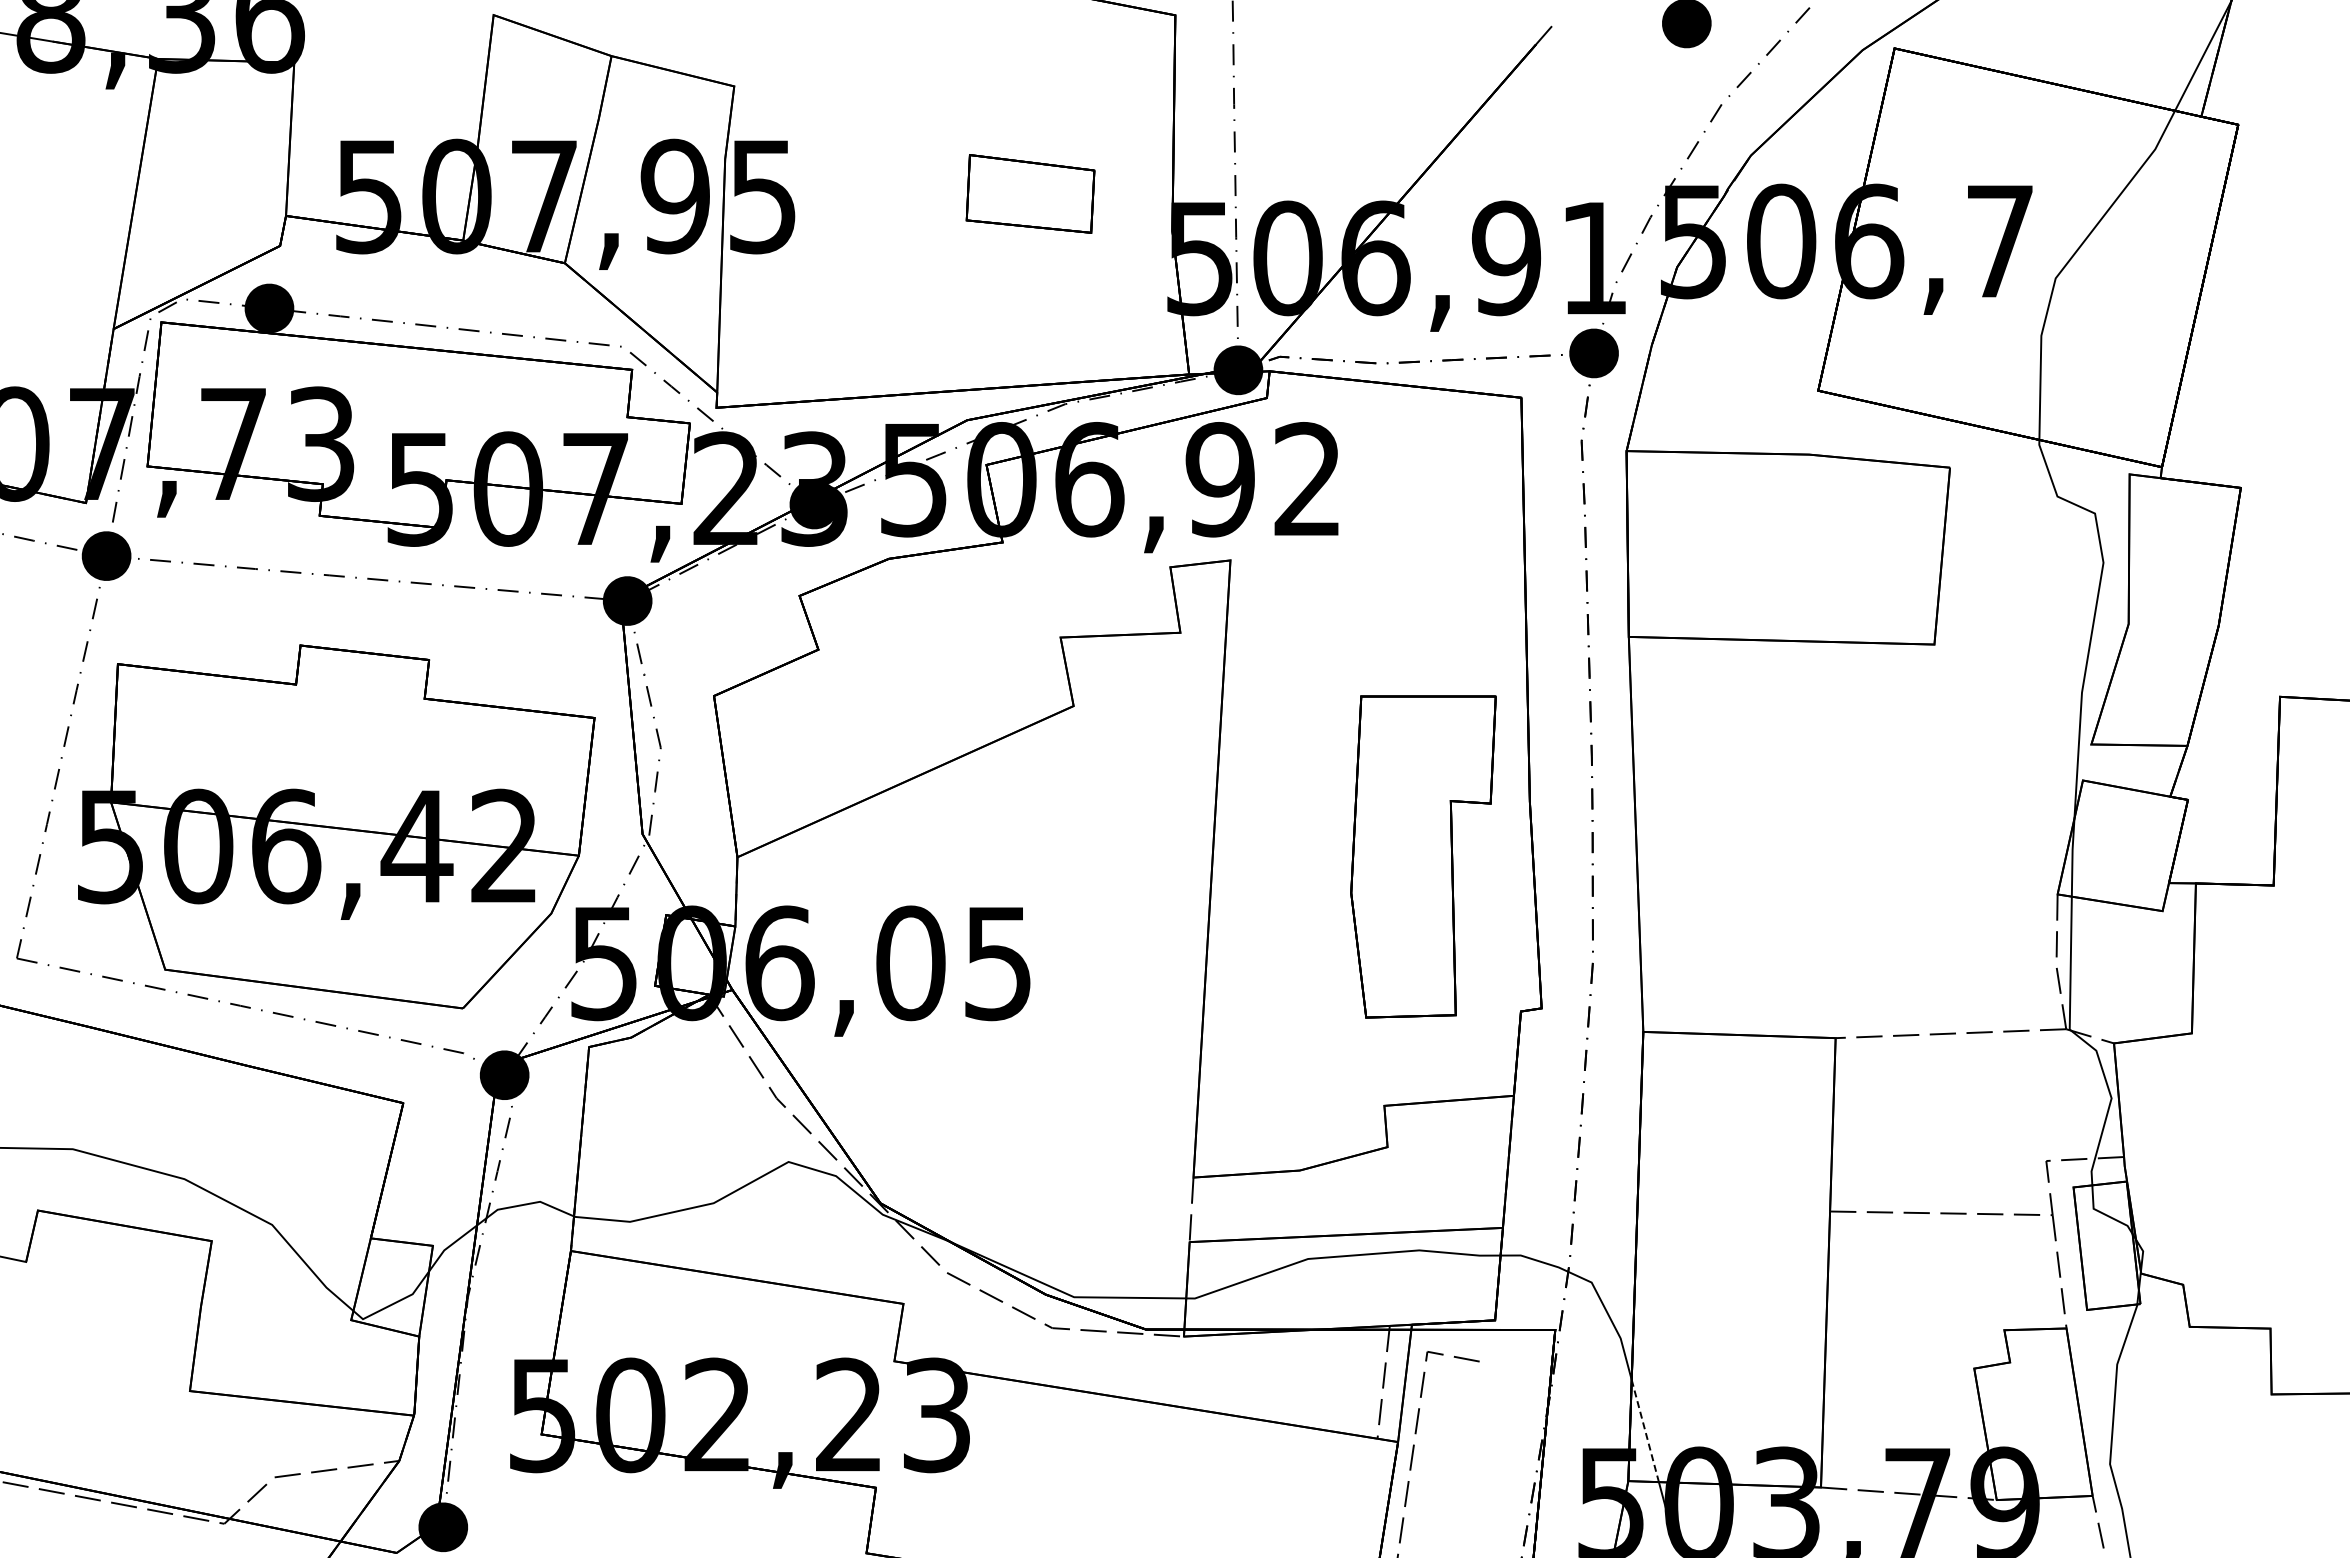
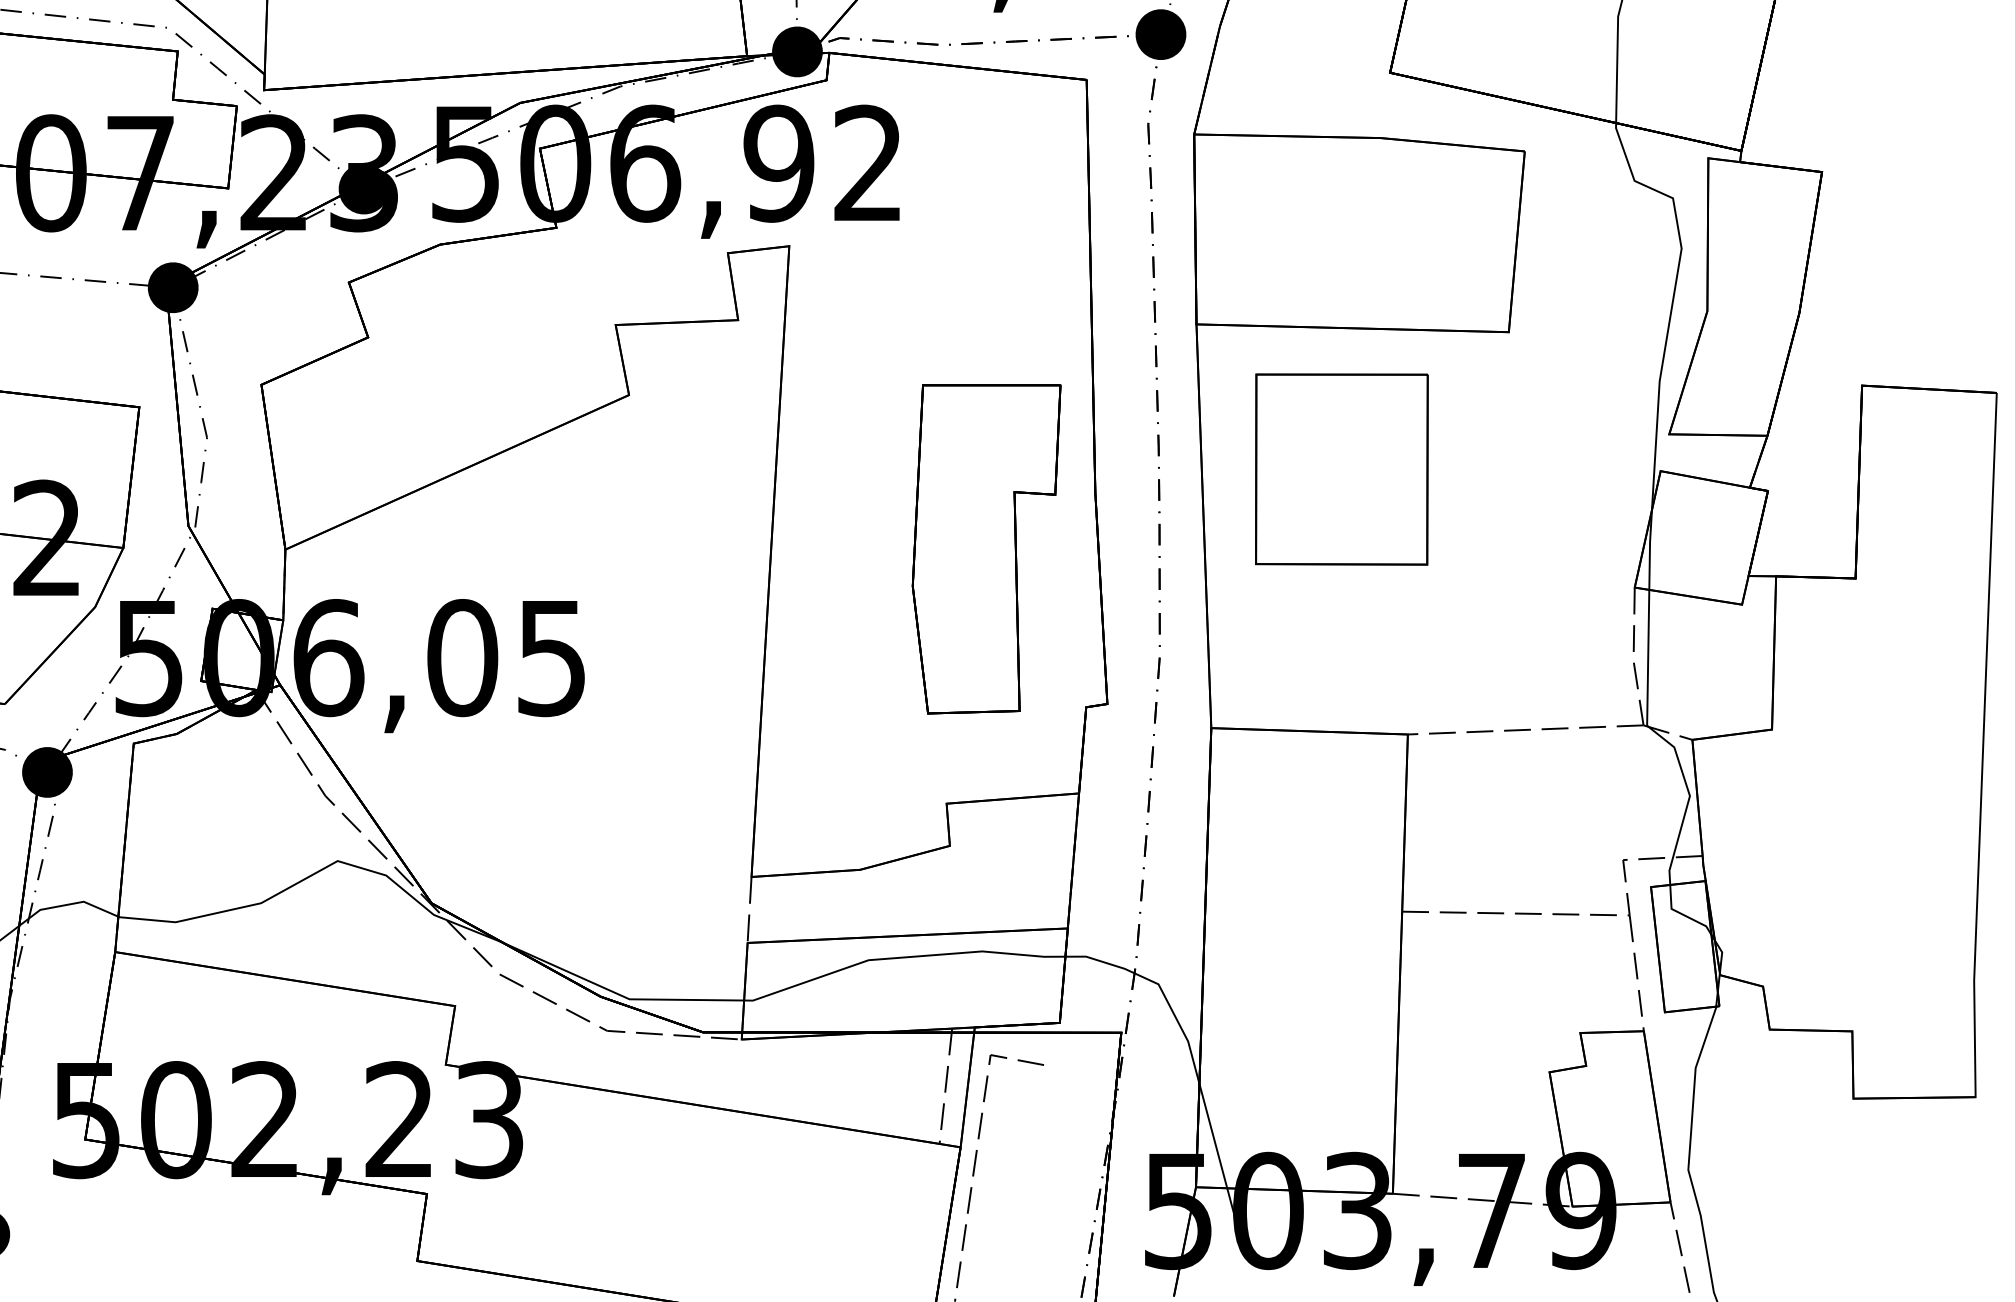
part: (1771, 778) -> (1342, 469), added
line: (1645, 1431) -> (1213, 1136), dashed -> solid

